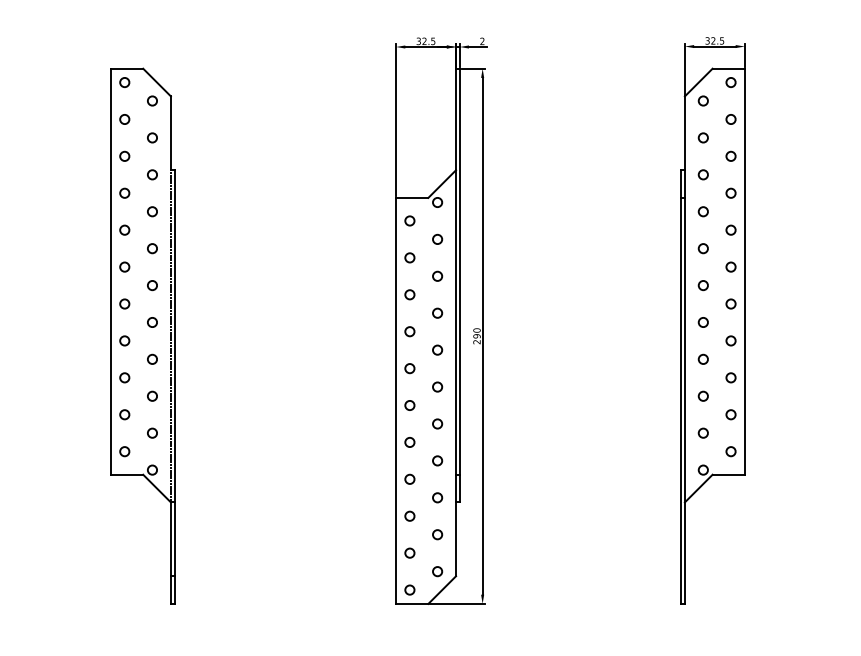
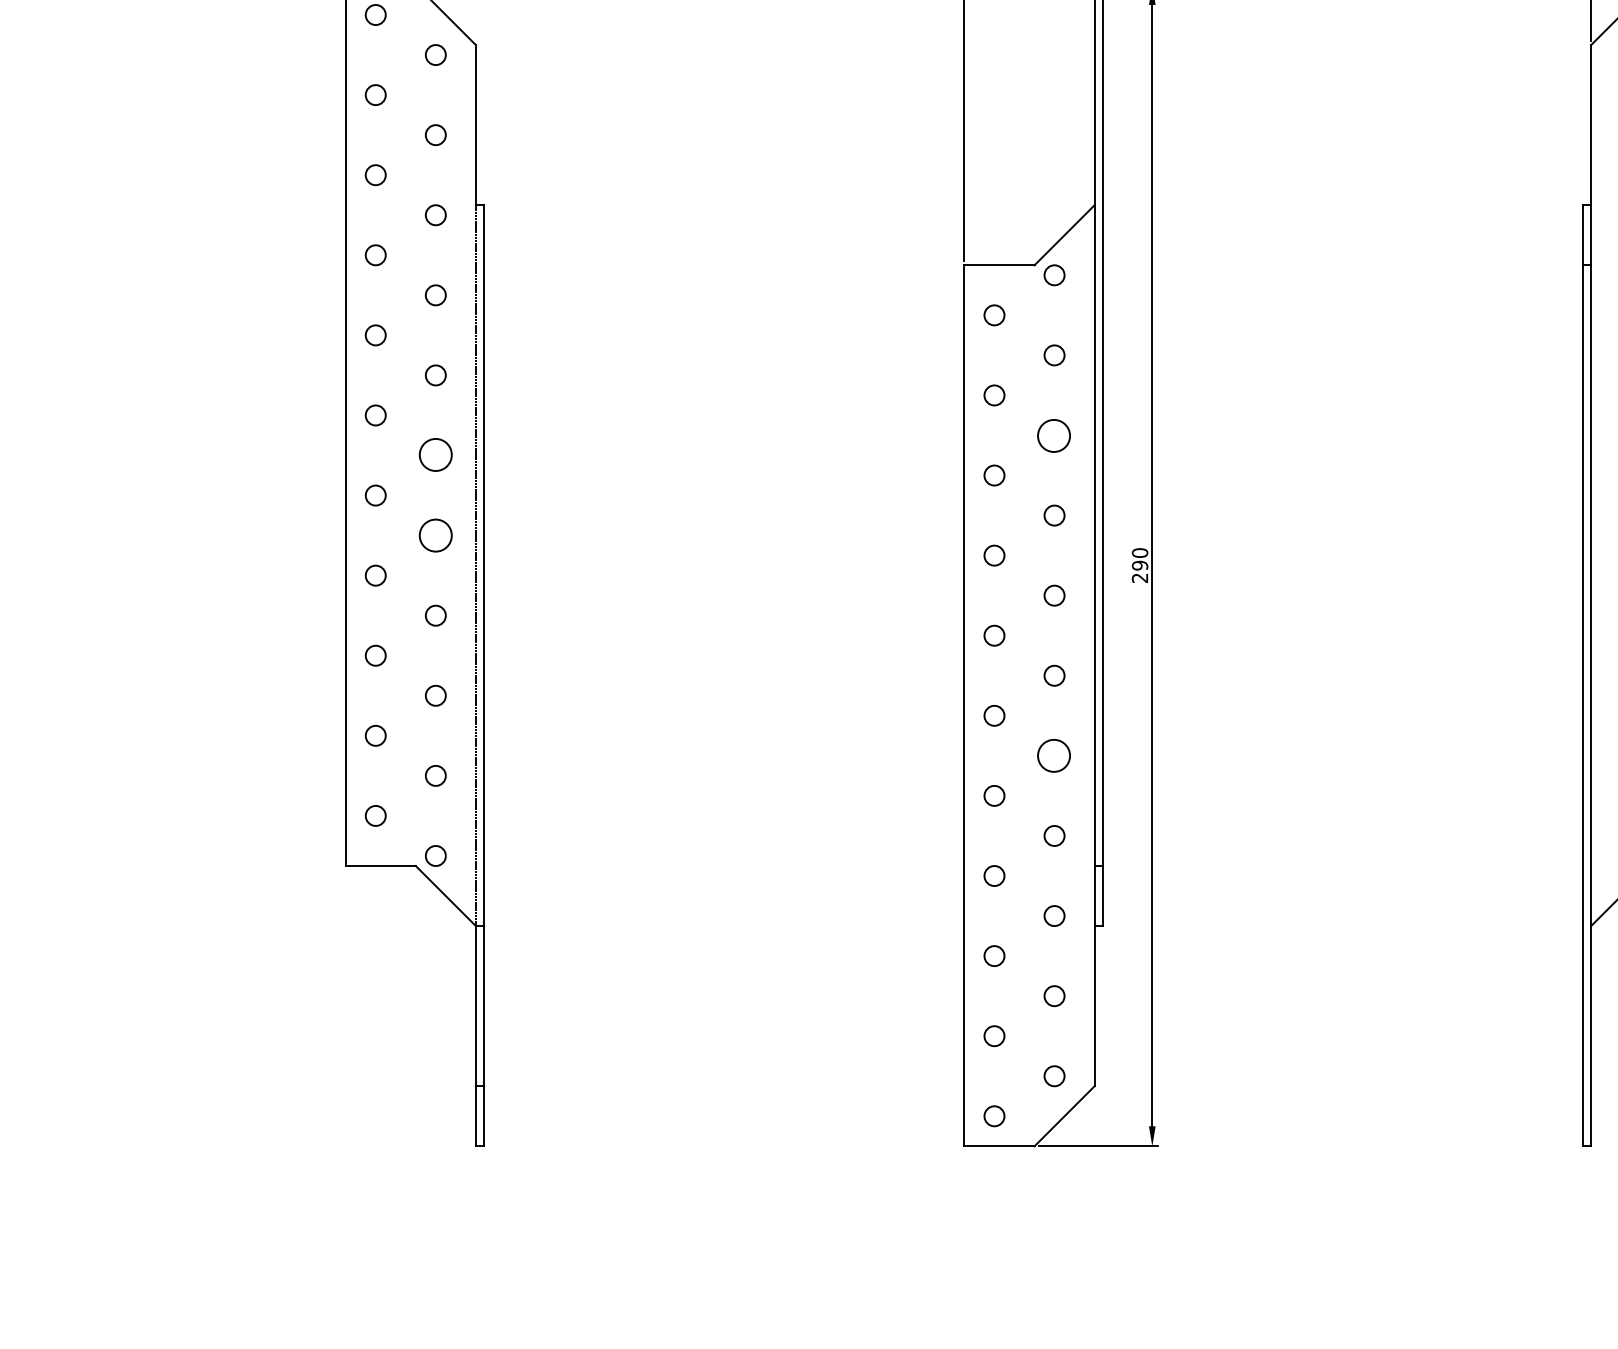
circle: (437, 275) -> (1054, 433), size x1.6
circle: (152, 285) -> (435, 455), size x1.6
circle: (152, 322) -> (435, 535), size x1.6
circle: (437, 423) -> (1054, 754), size x1.6

